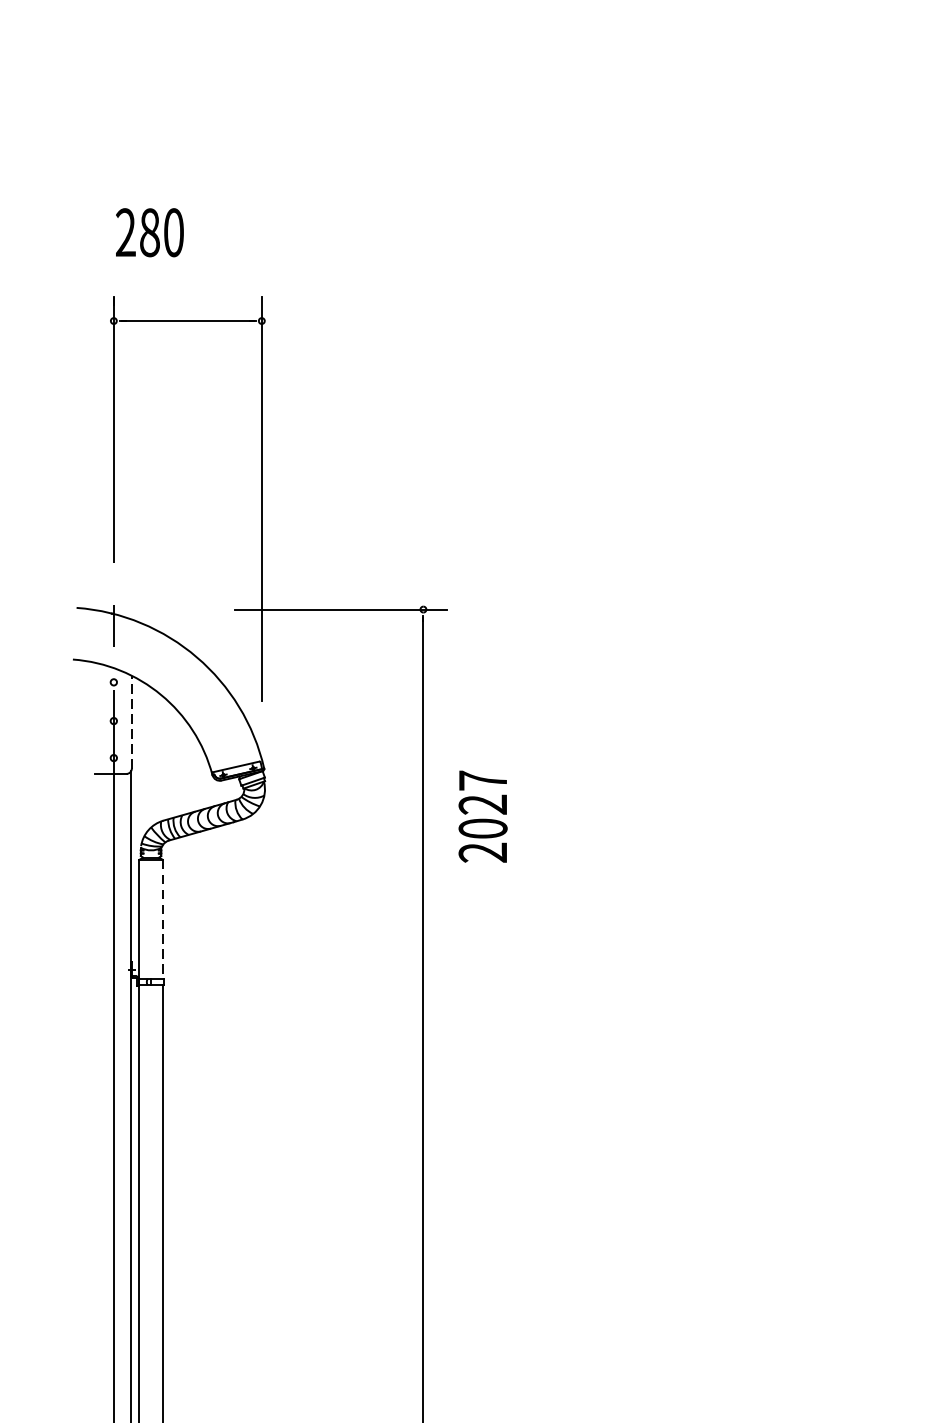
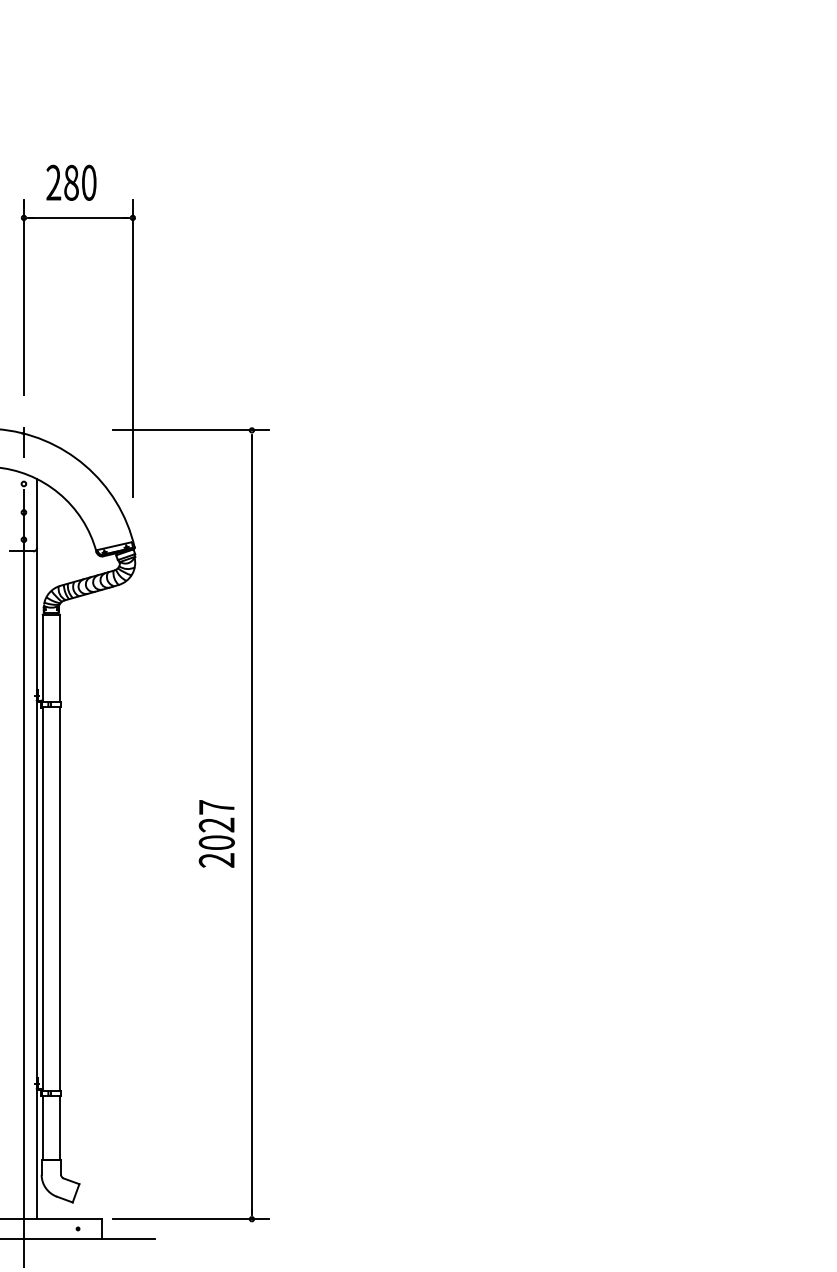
text: (149, 232) -> (71, 182), moved
line: (132, 721) -> (37, 512), dashed -> solid
text: (482, 816) -> (216, 833), moved
line: (162, 919) -> (59, 658), dashed -> solid

